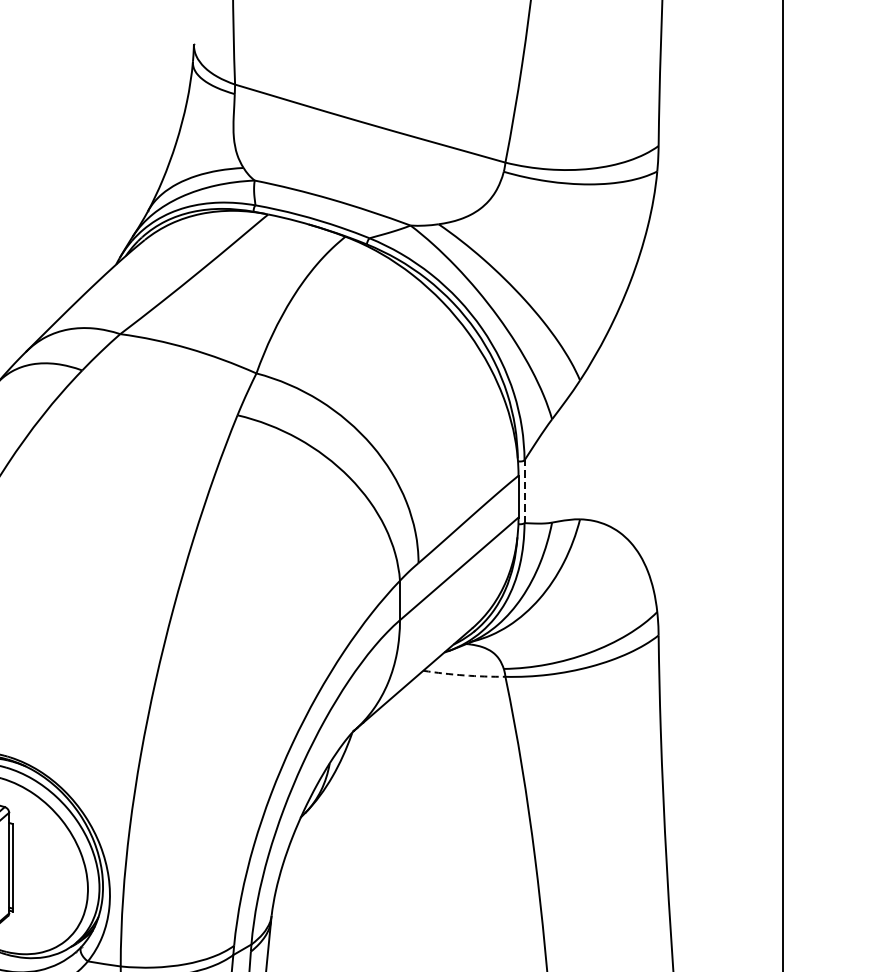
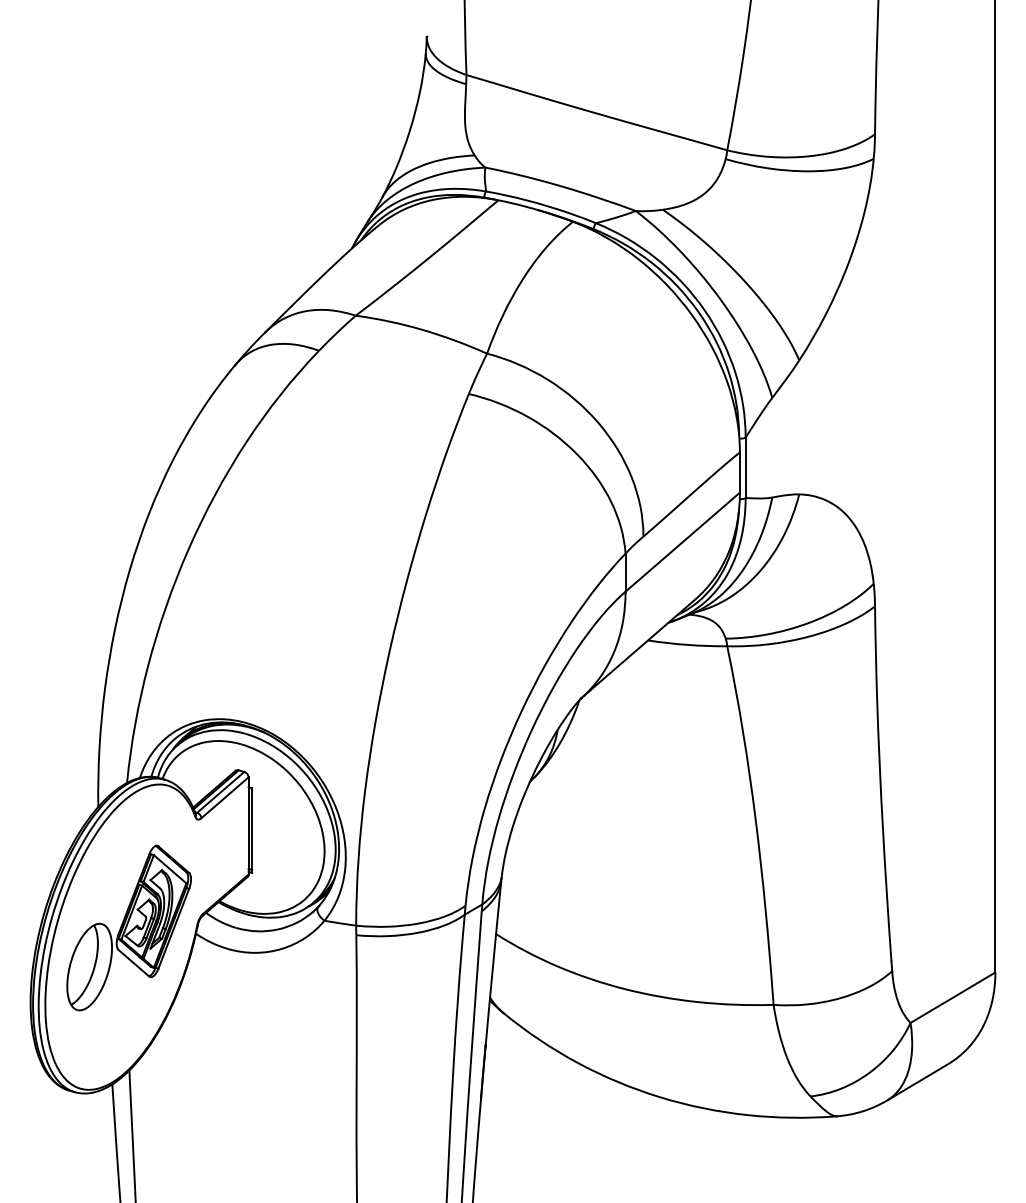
line: (524, 491) -> (745, 467), dashed -> solid
arc: (464, 674) -> (687, 644), dashed -> solid

